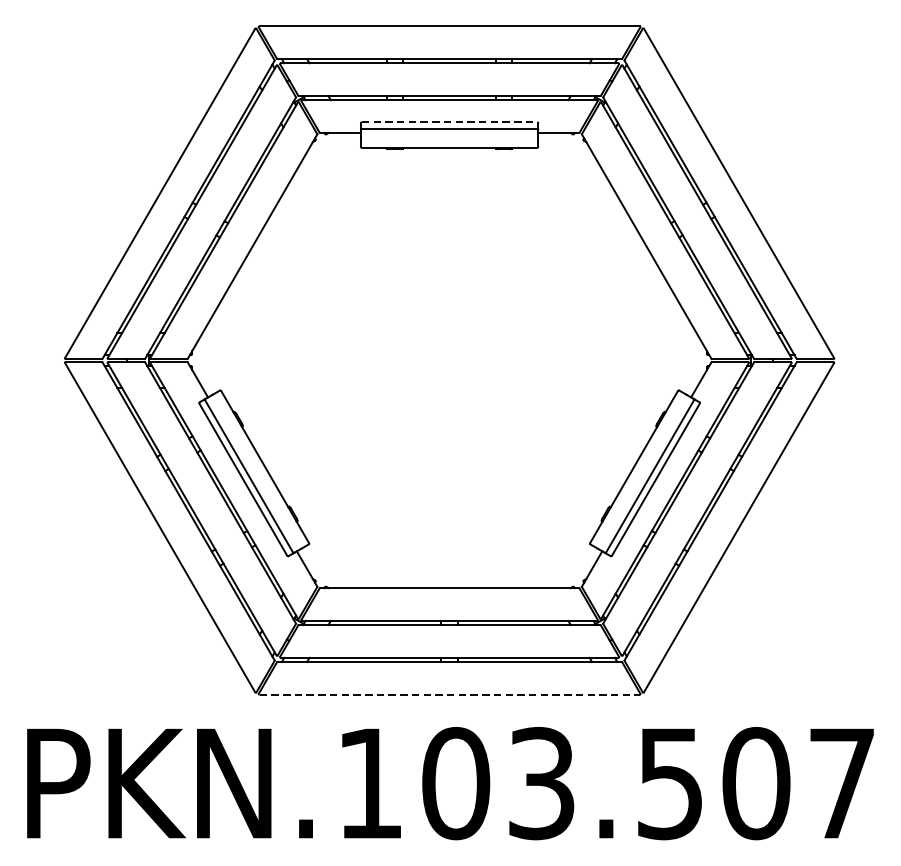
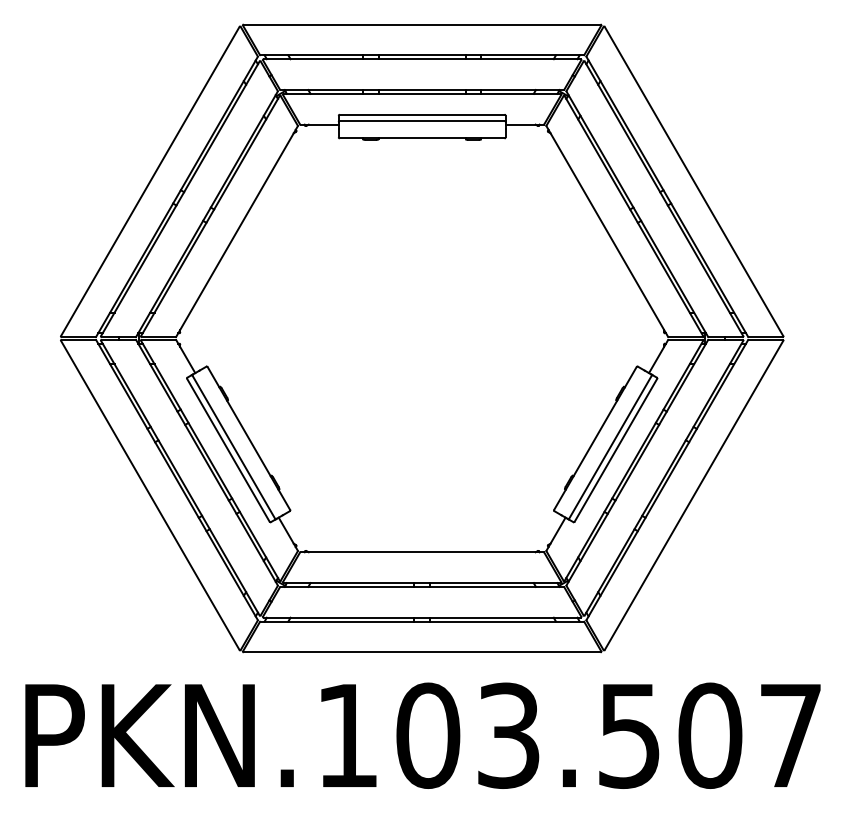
line: (449, 122) -> (422, 114), dashed -> solid
line: (449, 694) -> (422, 652), dashed -> solid

